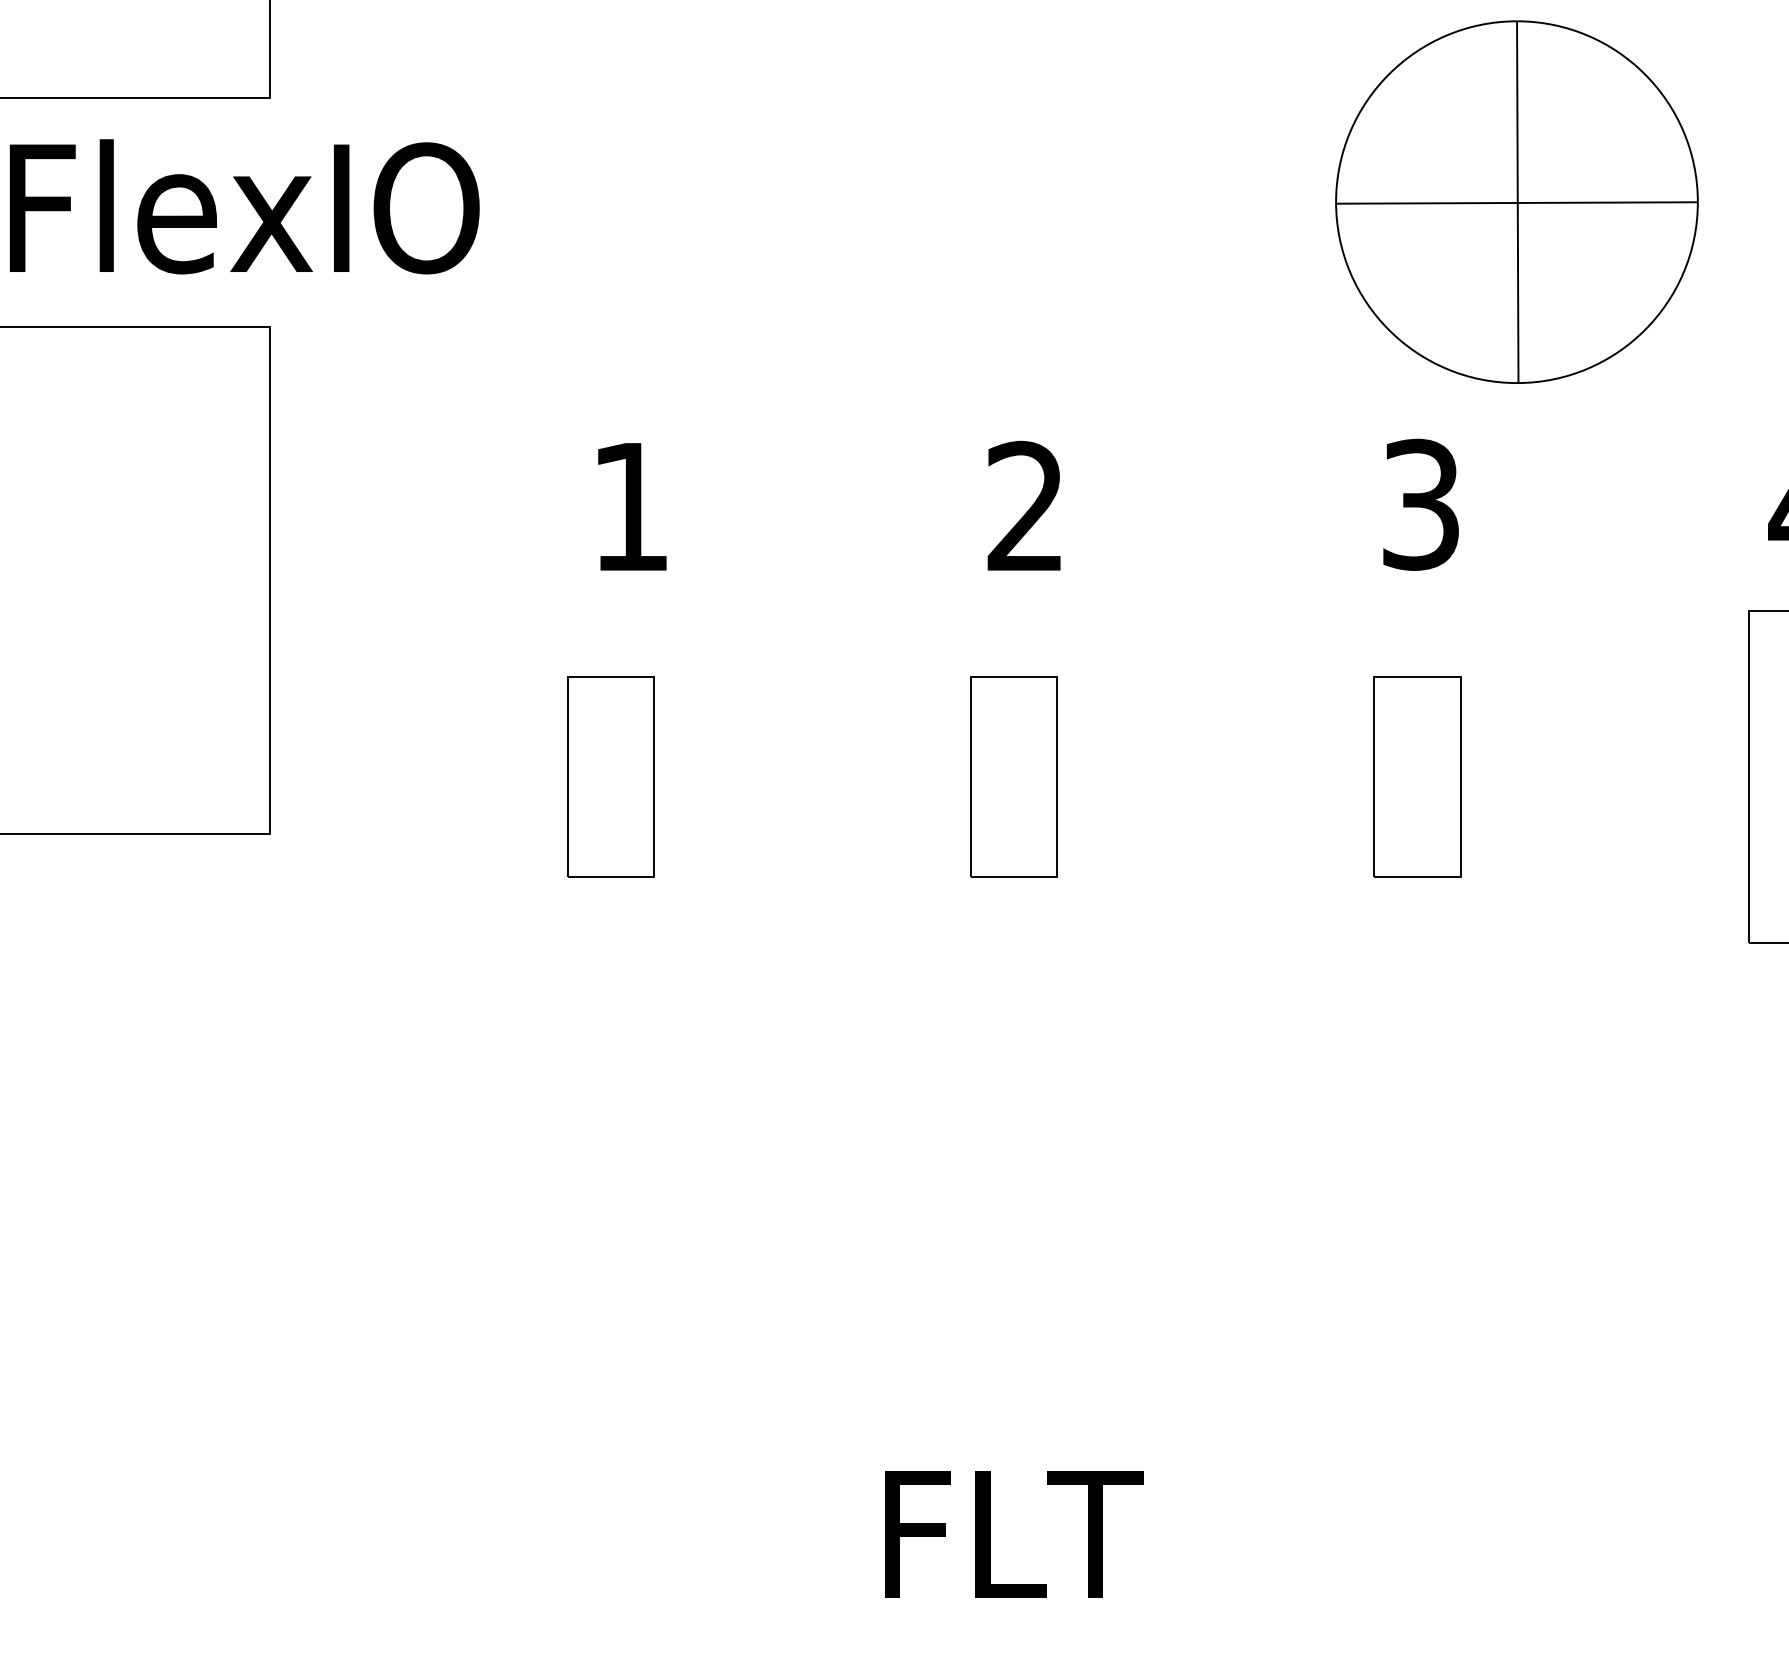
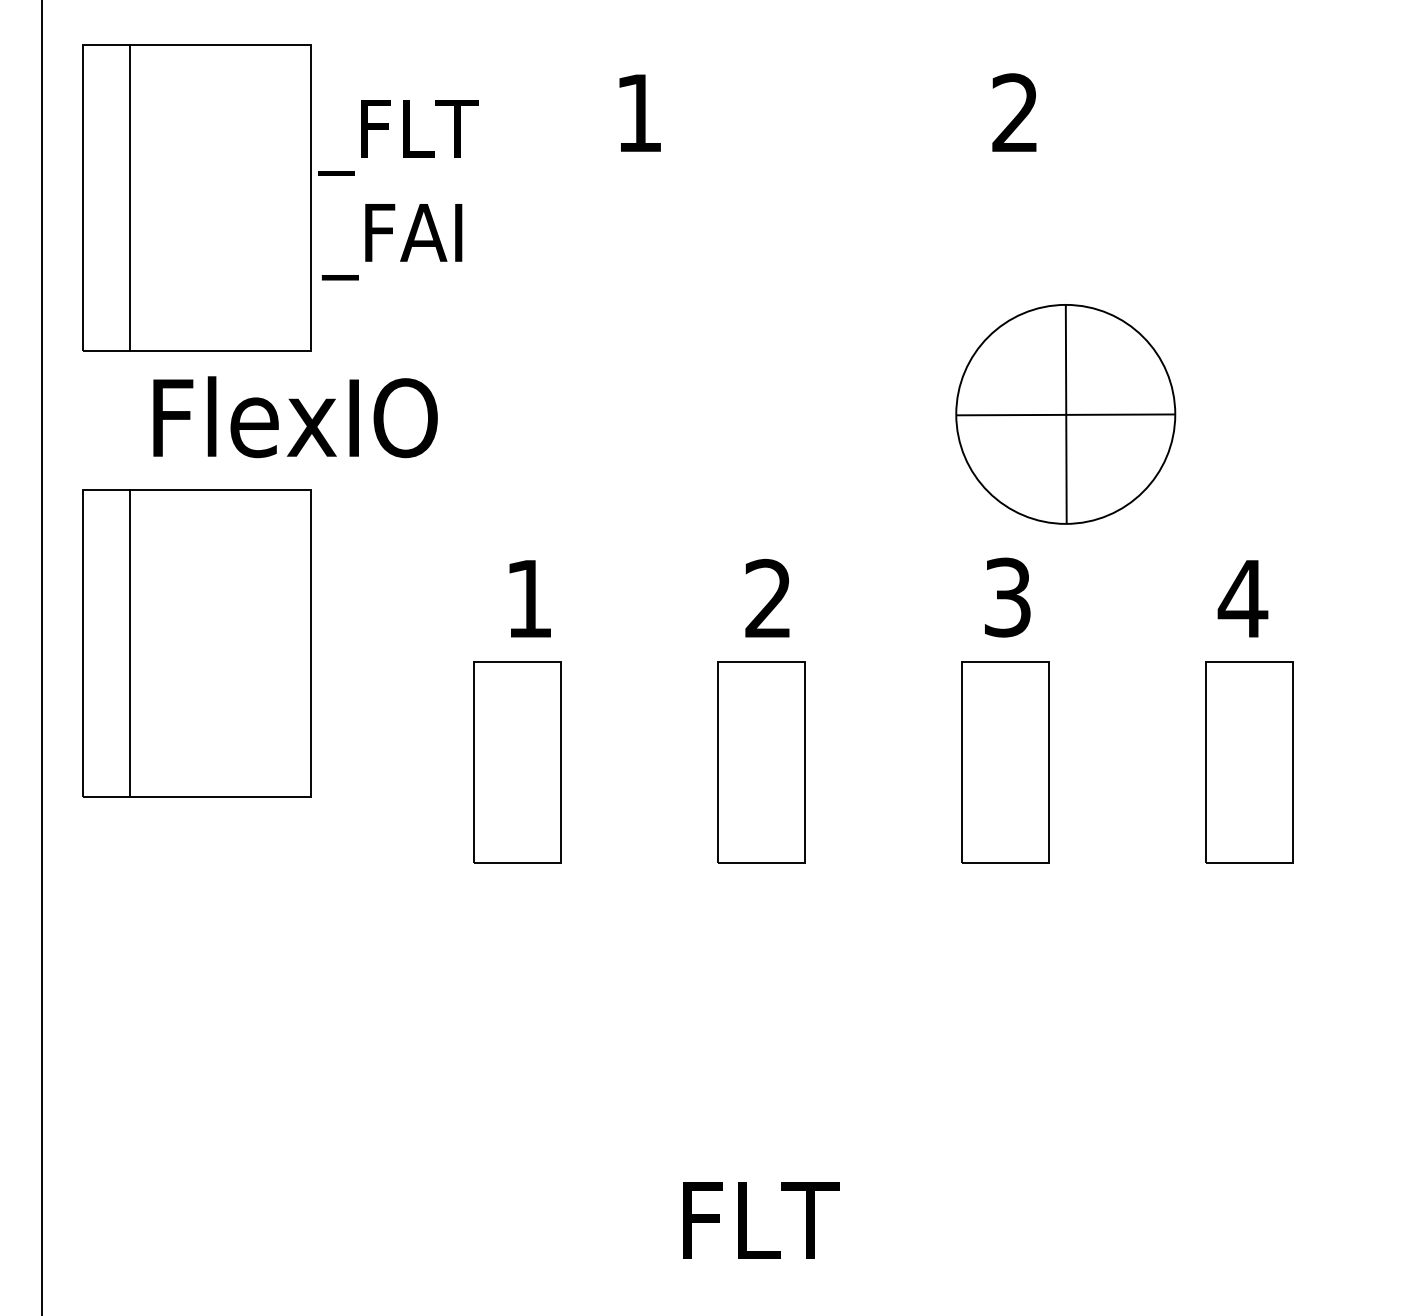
part: (611, 777) -> (517, 762), size x1.67
part: (1014, 777) -> (761, 762), size x1.67
part: (1417, 777) -> (1005, 762), size x1.67

